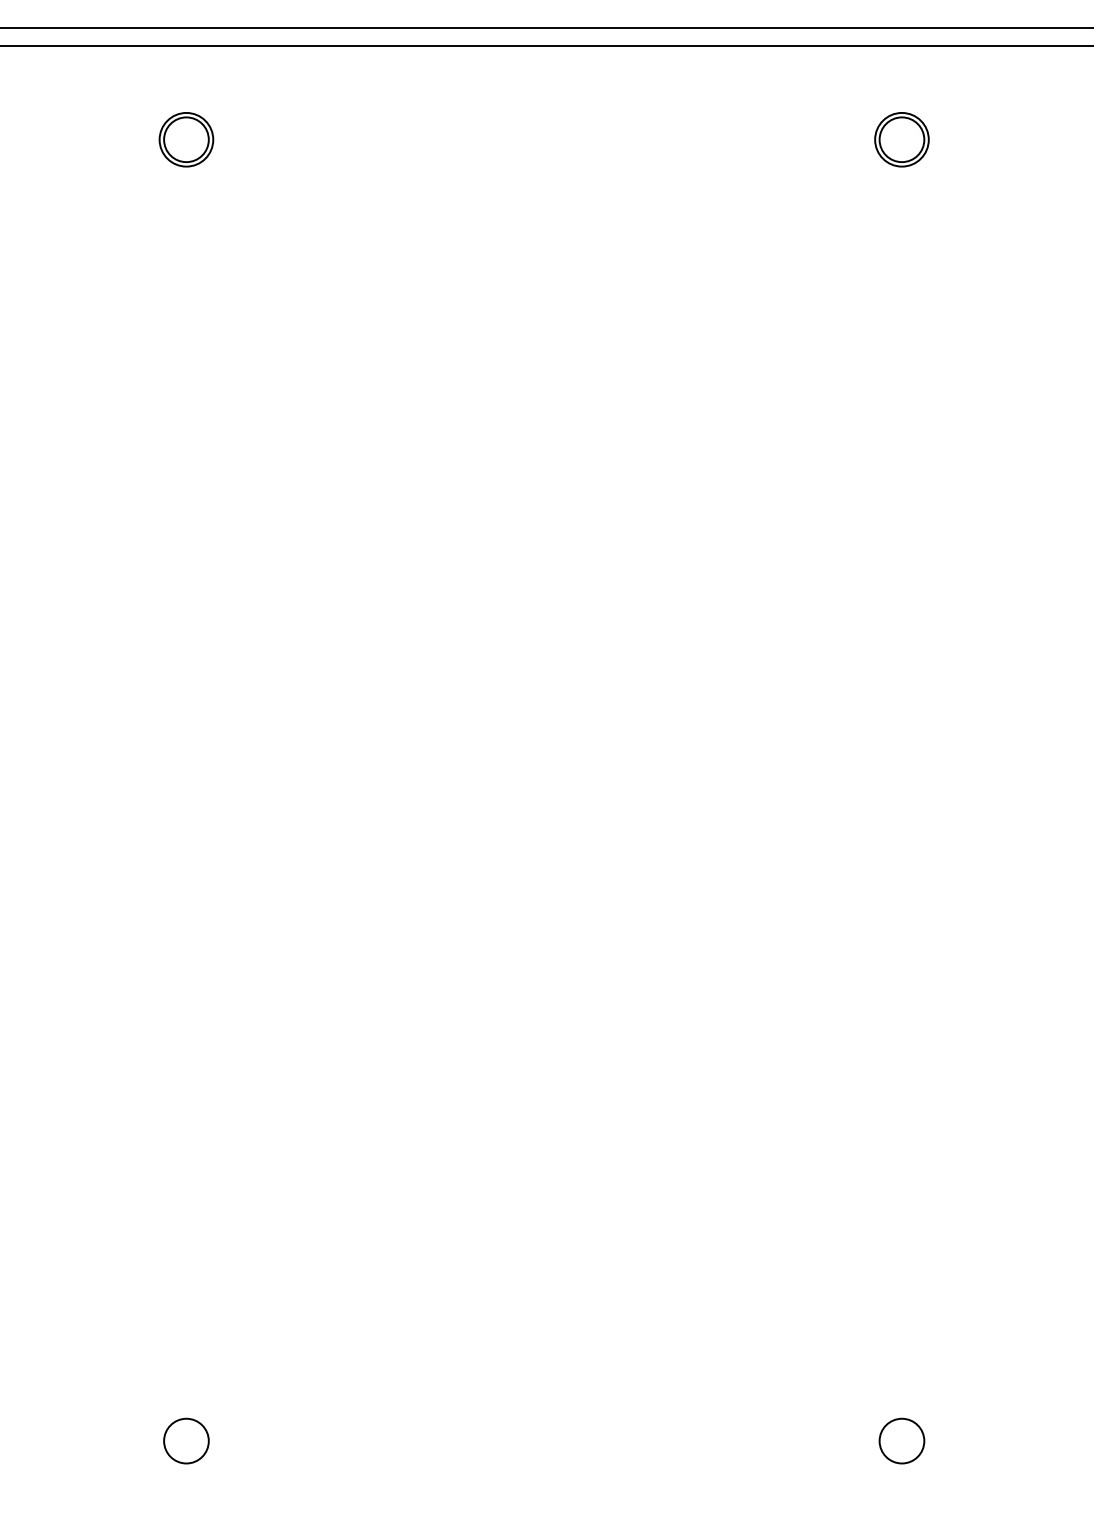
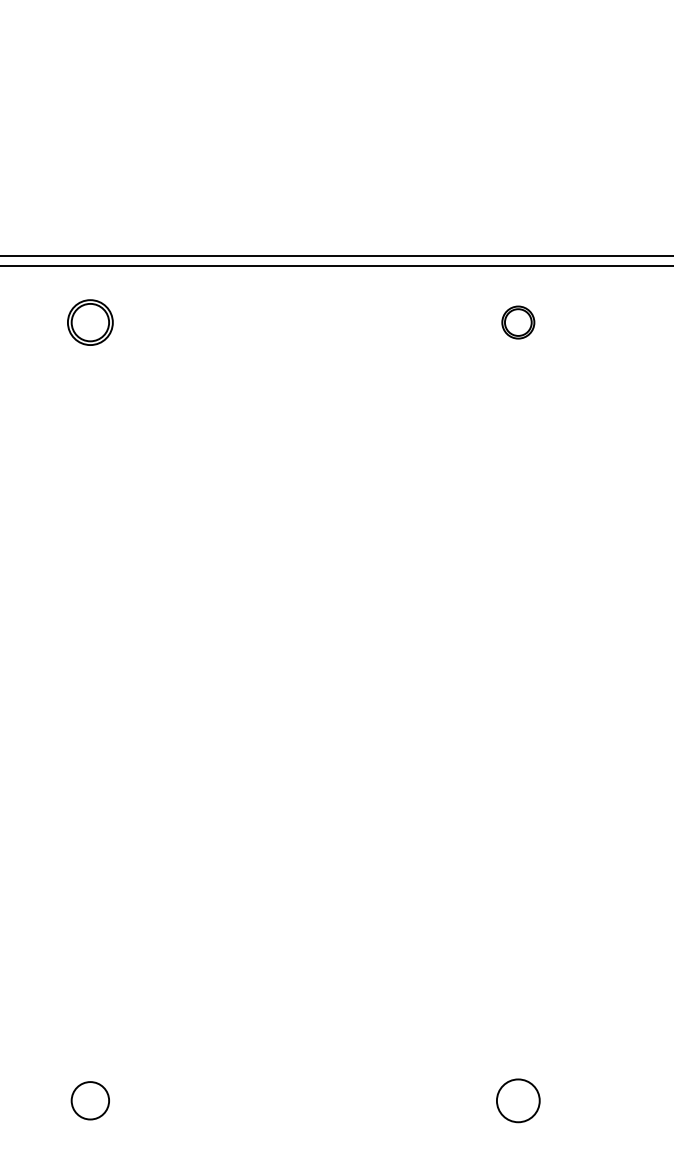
part: (186, 139) -> (90, 322), size x1.4
circle: (186, 1440) -> (90, 1100), size x1.4
circle: (900, 1440) -> (517, 1100), size x1.6

